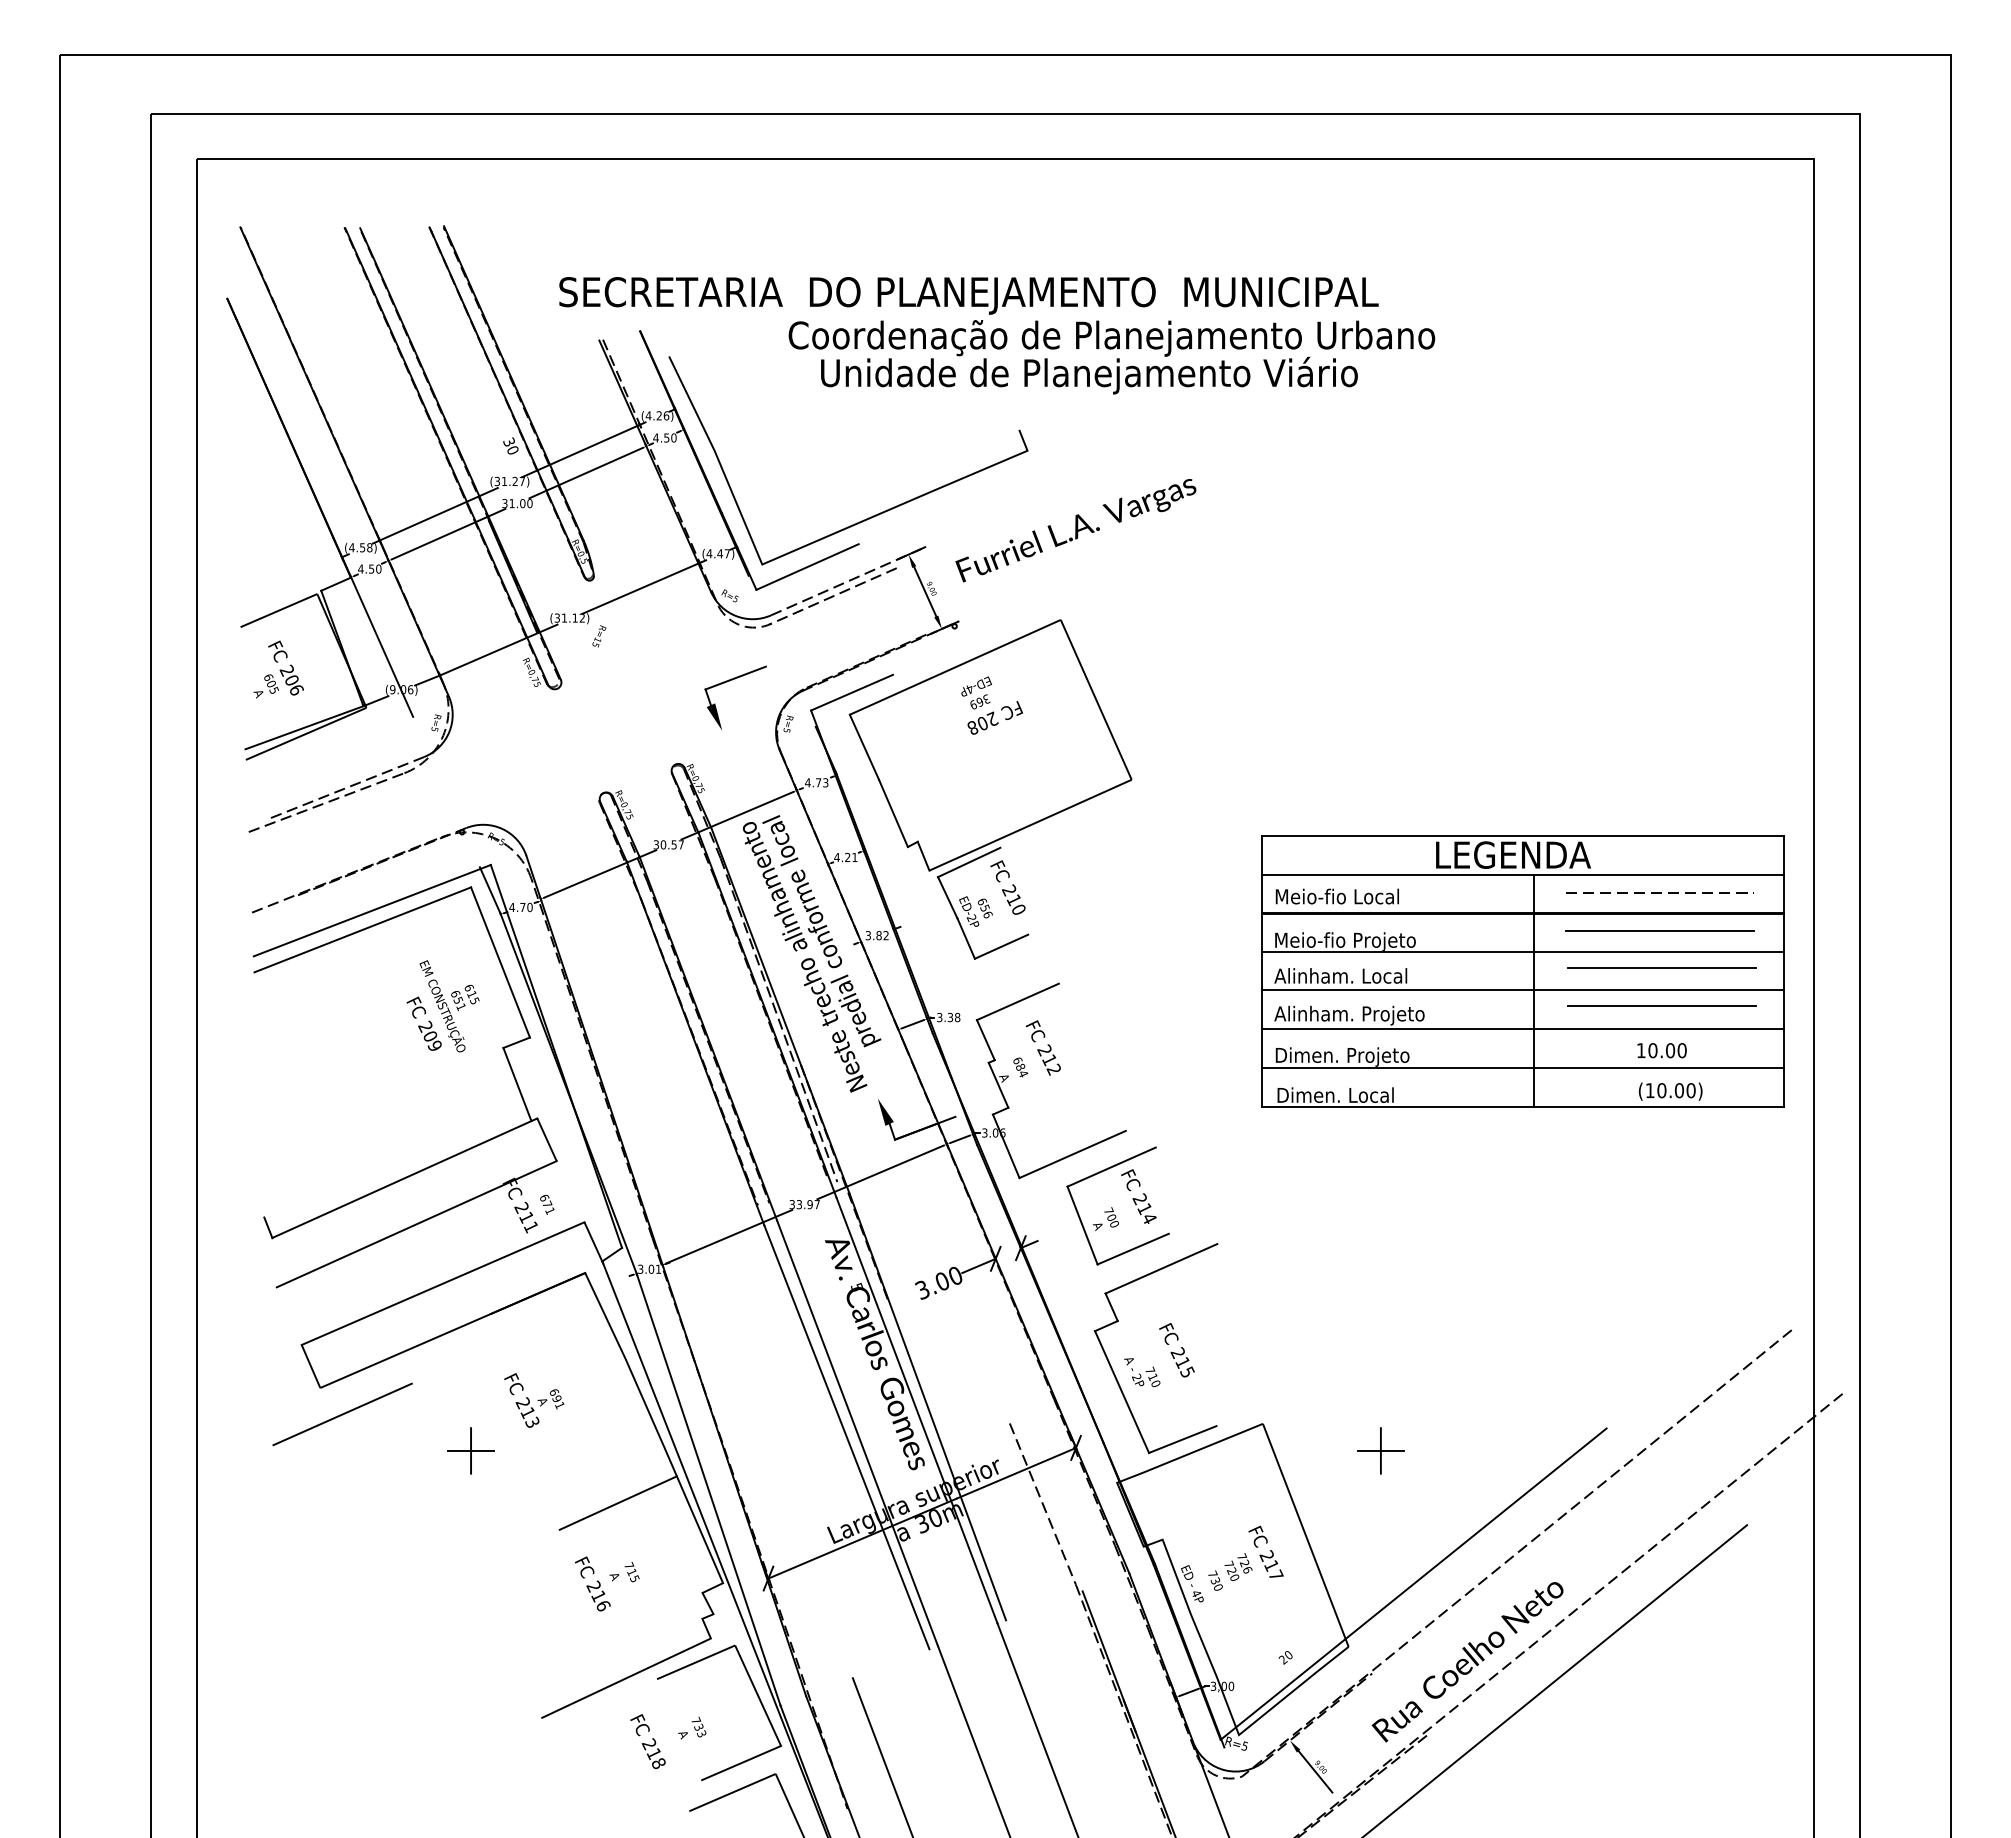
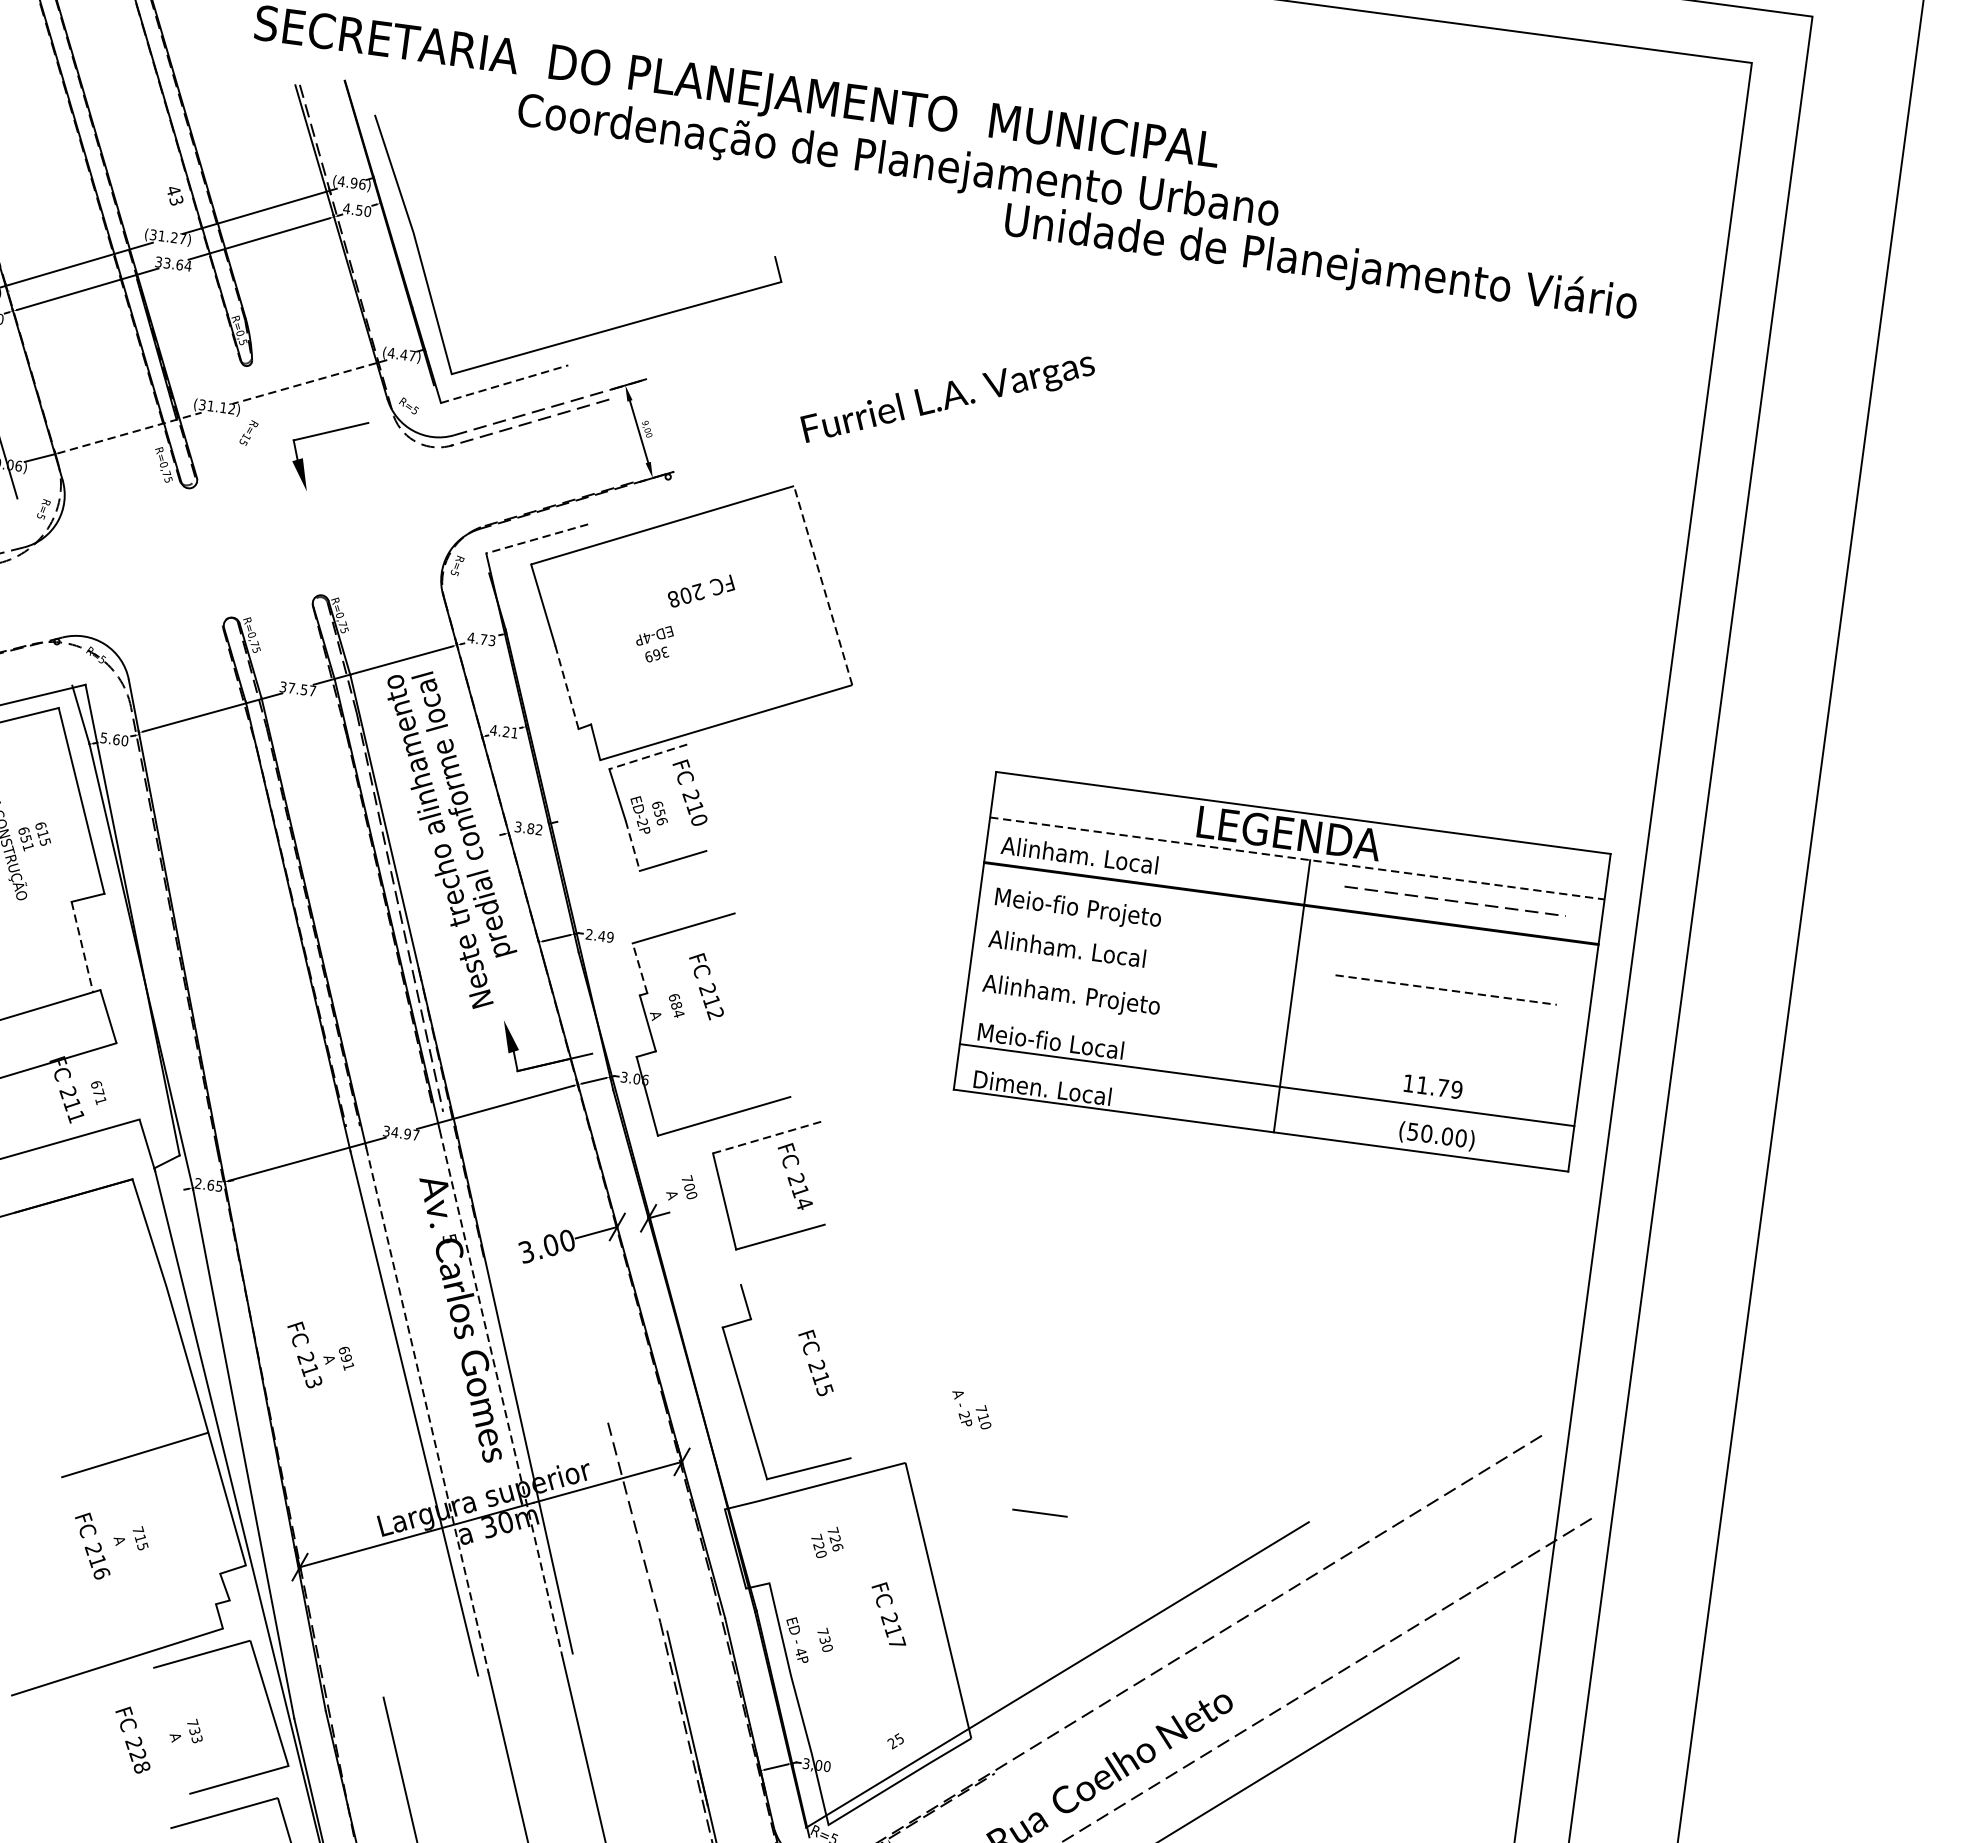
text: (1089, 375) -> (1321, 263), moved
text: (659, 415) -> (354, 182), (4.26) -> (4.96)
text: (510, 445) -> (174, 194), 30 -> 43
text: (520, 503) -> (177, 264), 31.00 -> 33.64
text: (1075, 530) -> (946, 399), moved
line: (808, 566) -> (505, 383), solid -> dashed
line: (639, 588) -> (303, 383), solid -> dashed
line: (499, 649) -> (129, 432), solid -> dashed
part: (727, 682) -> (320, 435), moved
line: (852, 692) -> (537, 538), solid -> dashed
text: (976, 692) -> (654, 642), moved
line: (1096, 699) -> (823, 585), solid -> dashed
line: (893, 813) -> (566, 687), solid -> dashed
text: (663, 844) -> (291, 687), 30.57 -> 37.57
line: (968, 862) -> (647, 756), solid -> dashed
line: (1523, 875) -> (1297, 859), solid -> dashed
text: (1340, 896) -> (1079, 855), Meio-fio Local -> Alinham. Local
text: (517, 907) -> (110, 738), 4.70 -> 5.60
line: (1659, 930) -> (1449, 945), removed
line: (966, 938) -> (633, 845), solid -> dashed
line: (1522, 951) -> (1284, 948), removed
line: (1662, 968) -> (1446, 990), solid -> dashed
line: (1522, 990) -> (1278, 994), removed
line: (1661, 1005) -> (1439, 1033), removed
text: (948, 1017) -> (599, 935), 3.38 -> 2.49
line: (1522, 1029) -> (1272, 1039), removed
line: (985, 1040) -> (639, 968), solid -> dashed
text: (1667, 1050) -> (1439, 1087), 10.00 -> 11.79
text: (1343, 1056) -> (1057, 1043), Dimen. Projeto -> Meio-fio Local
line: (517, 1085) -> (82, 948), solid -> dashed
text: (1649, 1090) -> (1412, 1131), (10.00) -> (50.00)
line: (1112, 1166) -> (769, 1136), solid -> dashed
text: (799, 1204) -> (395, 1132), 33.97 -> 34.97
text: (1105, 1218) -> (682, 1187), moved
text: (649, 1268) -> (208, 1184), 3.01 -> 2.65
line: (1161, 1268) -> (810, 1264), removed
text: (1142, 1372) -> (971, 1410), moved
text: (534, 1400) -> (319, 1356), moved
line: (917, 1411) -> (501, 1394), solid -> dashed
line: (857, 1433) -> (427, 1410), solid -> dashed
line: (1380, 1450) -> (1039, 1512), removed
text: (1238, 1566) -> (827, 1541), moved
text: (1287, 1655) -> (898, 1739), 20 -> 25
text: (653, 1753) -> (137, 1754), 218 -> 228

